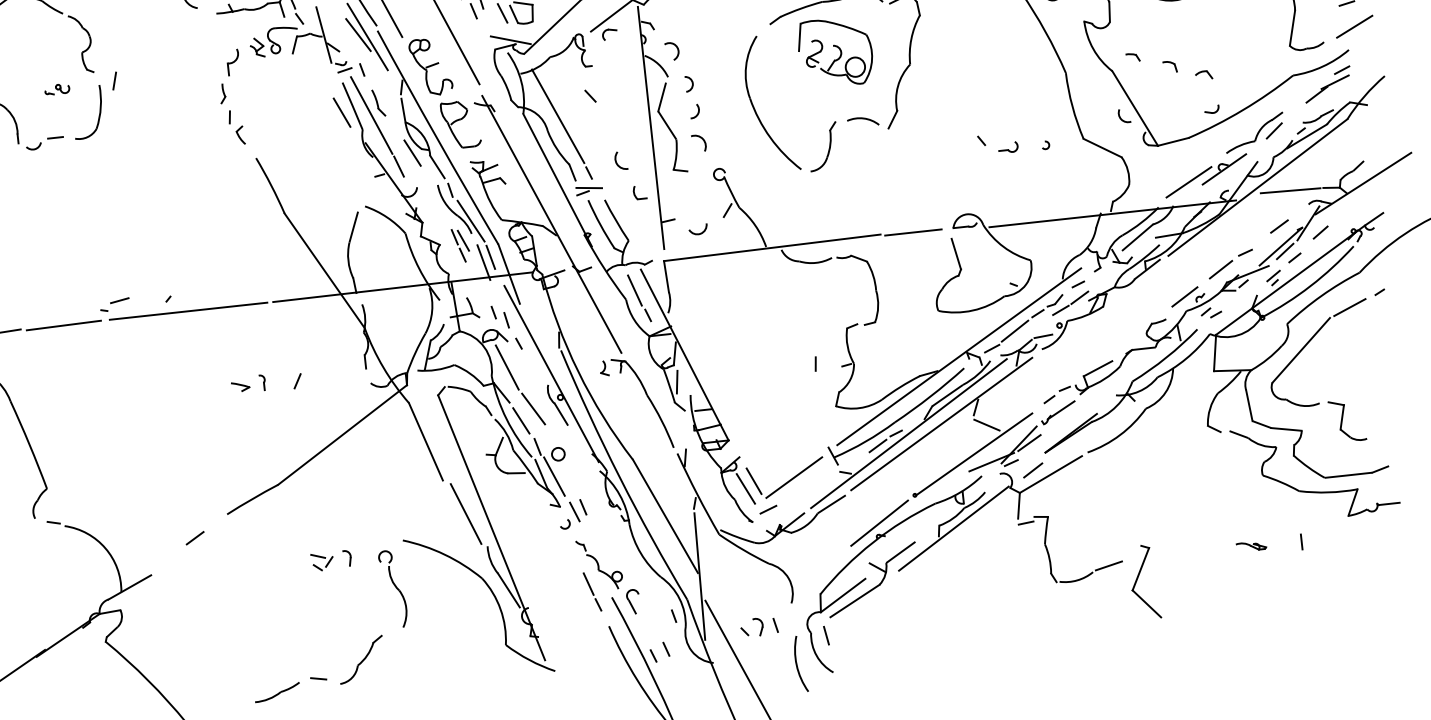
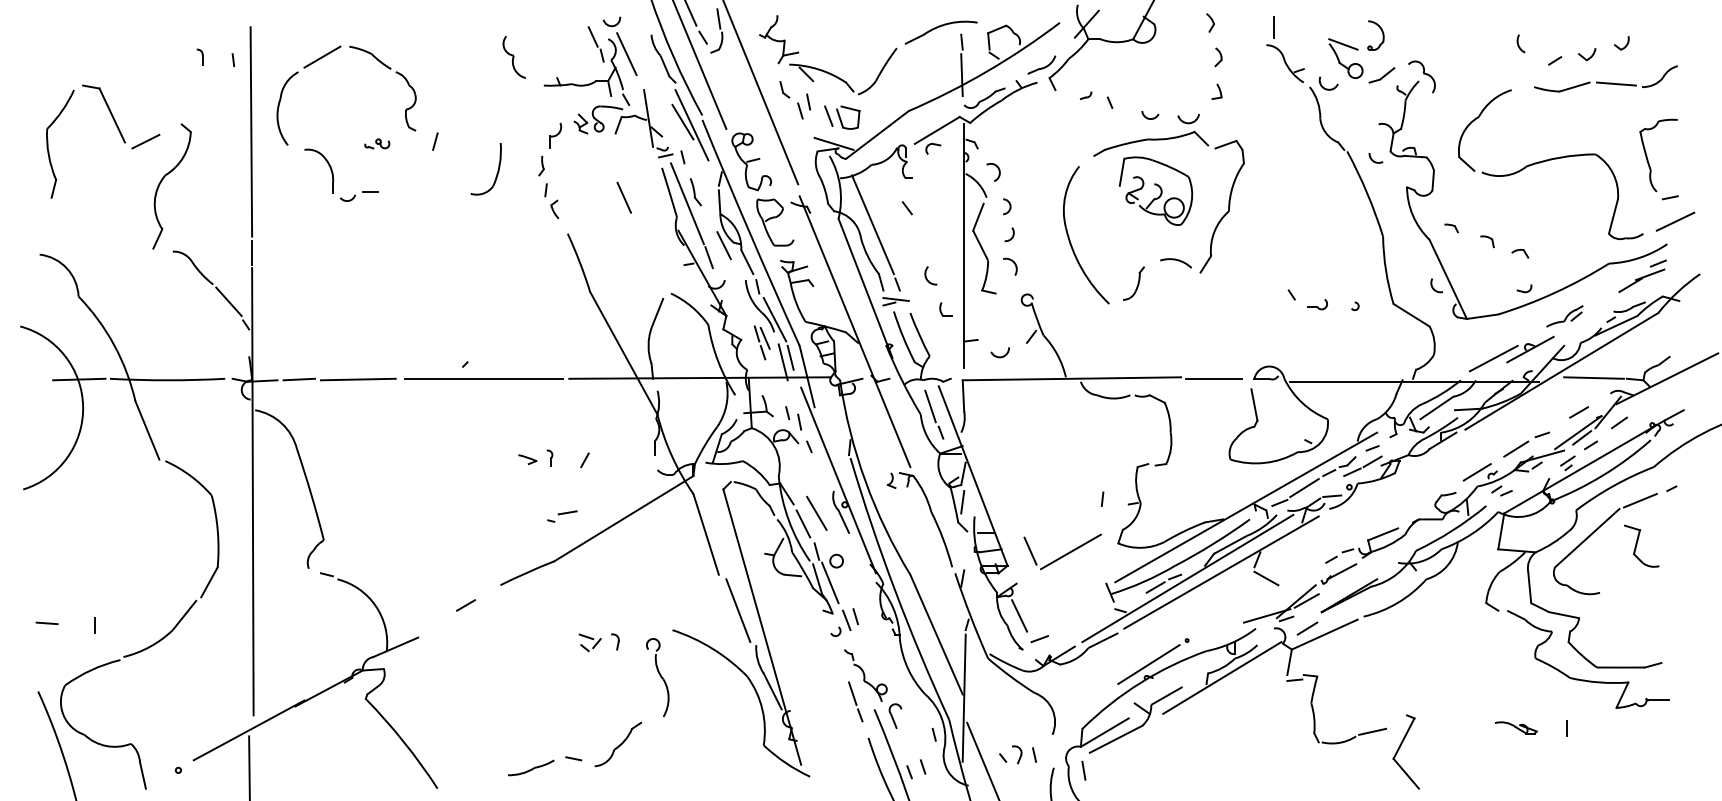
line: (341, 112) -> (623, 197), moved
part: (98, 115) -> (496, 173), moved
part: (1254, 132) -> (1564, 316), size x0.6
part: (823, 146) -> (1133, 283), size x0.7
part: (115, 304) -> (562, 516), moved
line: (507, 367) -> (795, 469), removed
part: (1347, 420) -> (1641, 545), moved
line: (974, 453) -> (1250, 605), removed
part: (785, 478) -> (1062, 551), moved
part: (1251, 546) -> (1516, 727), size x1.4

